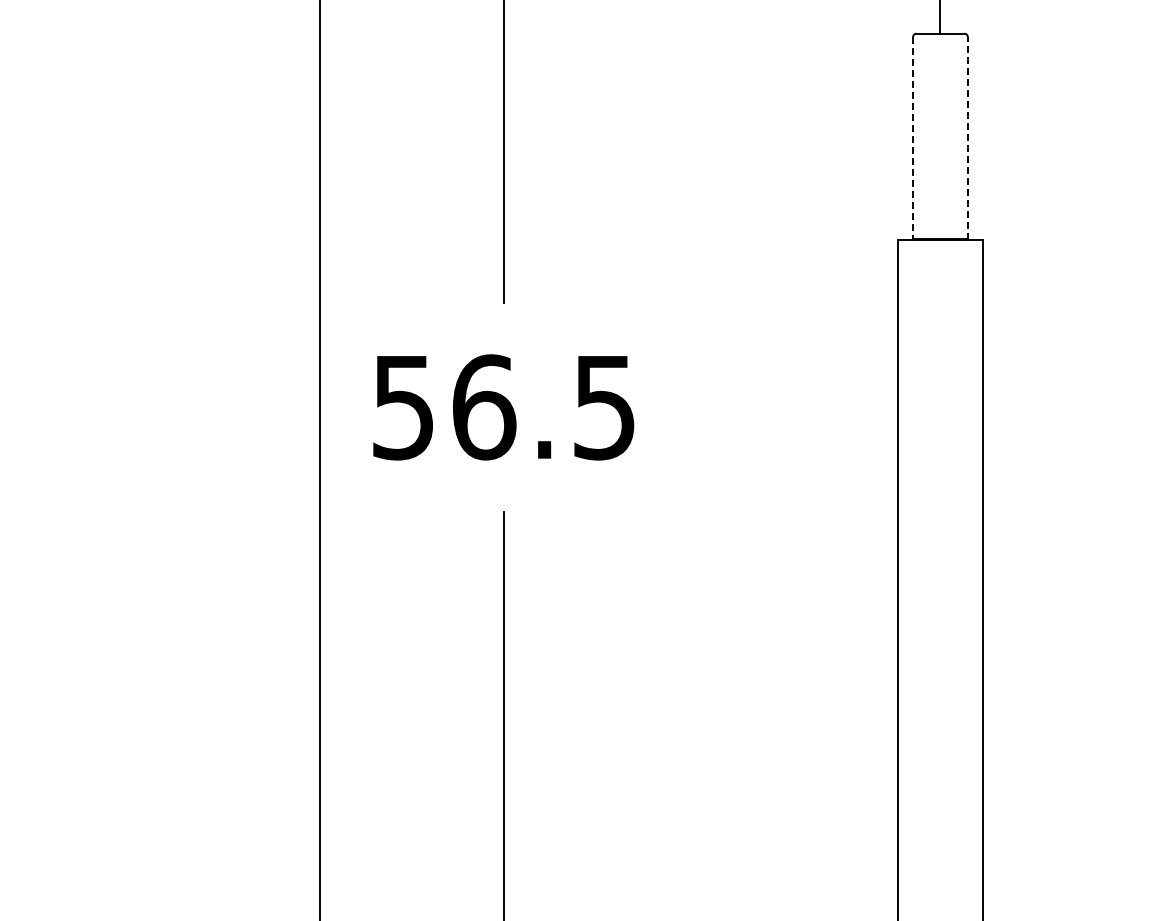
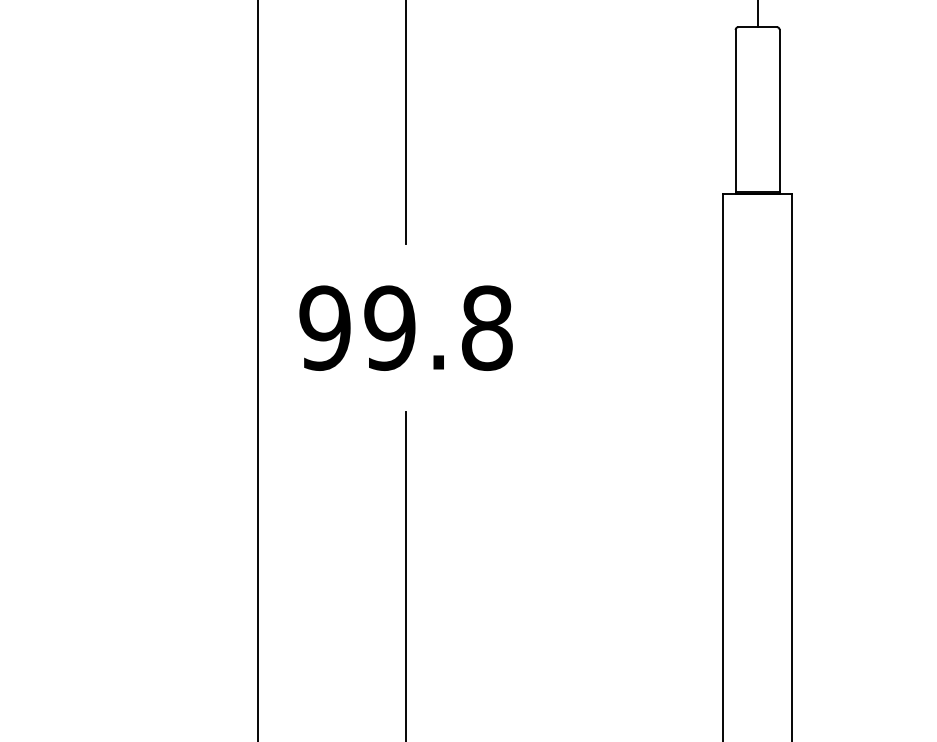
line: (913, 138) -> (735, 111), dashed -> solid
line: (967, 138) -> (779, 111), dashed -> solid
text: (503, 407) -> (405, 328), 56.5 -> 99.8

